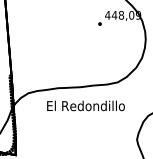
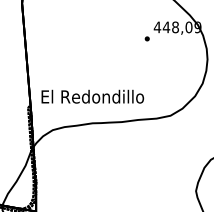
text: (85, 105) -> (92, 96), moved

